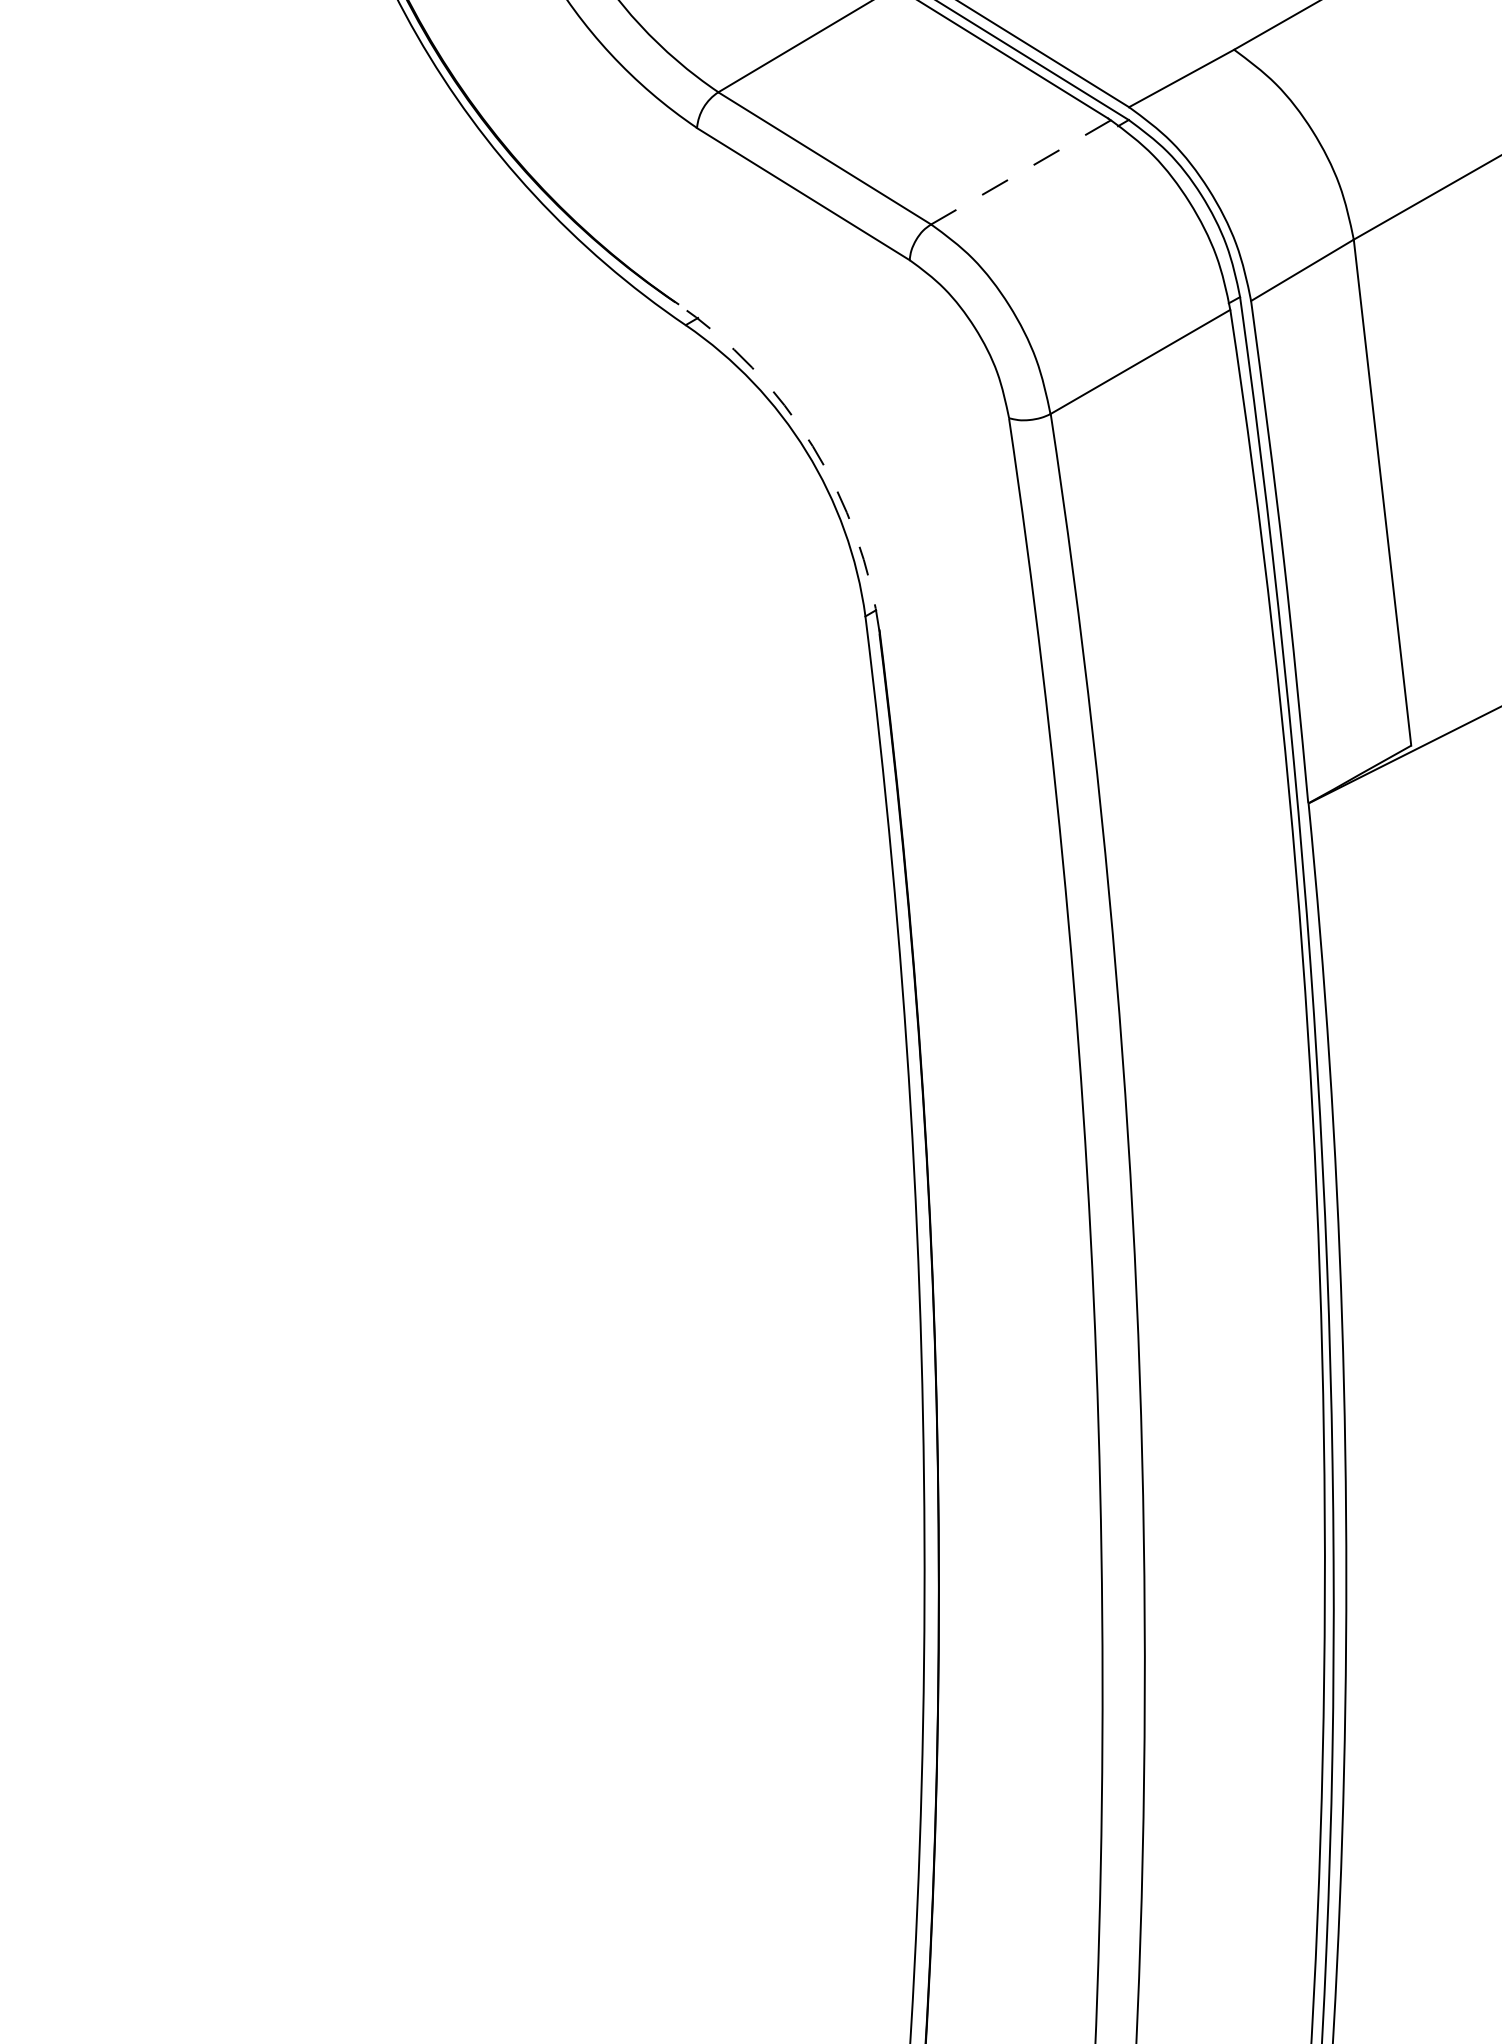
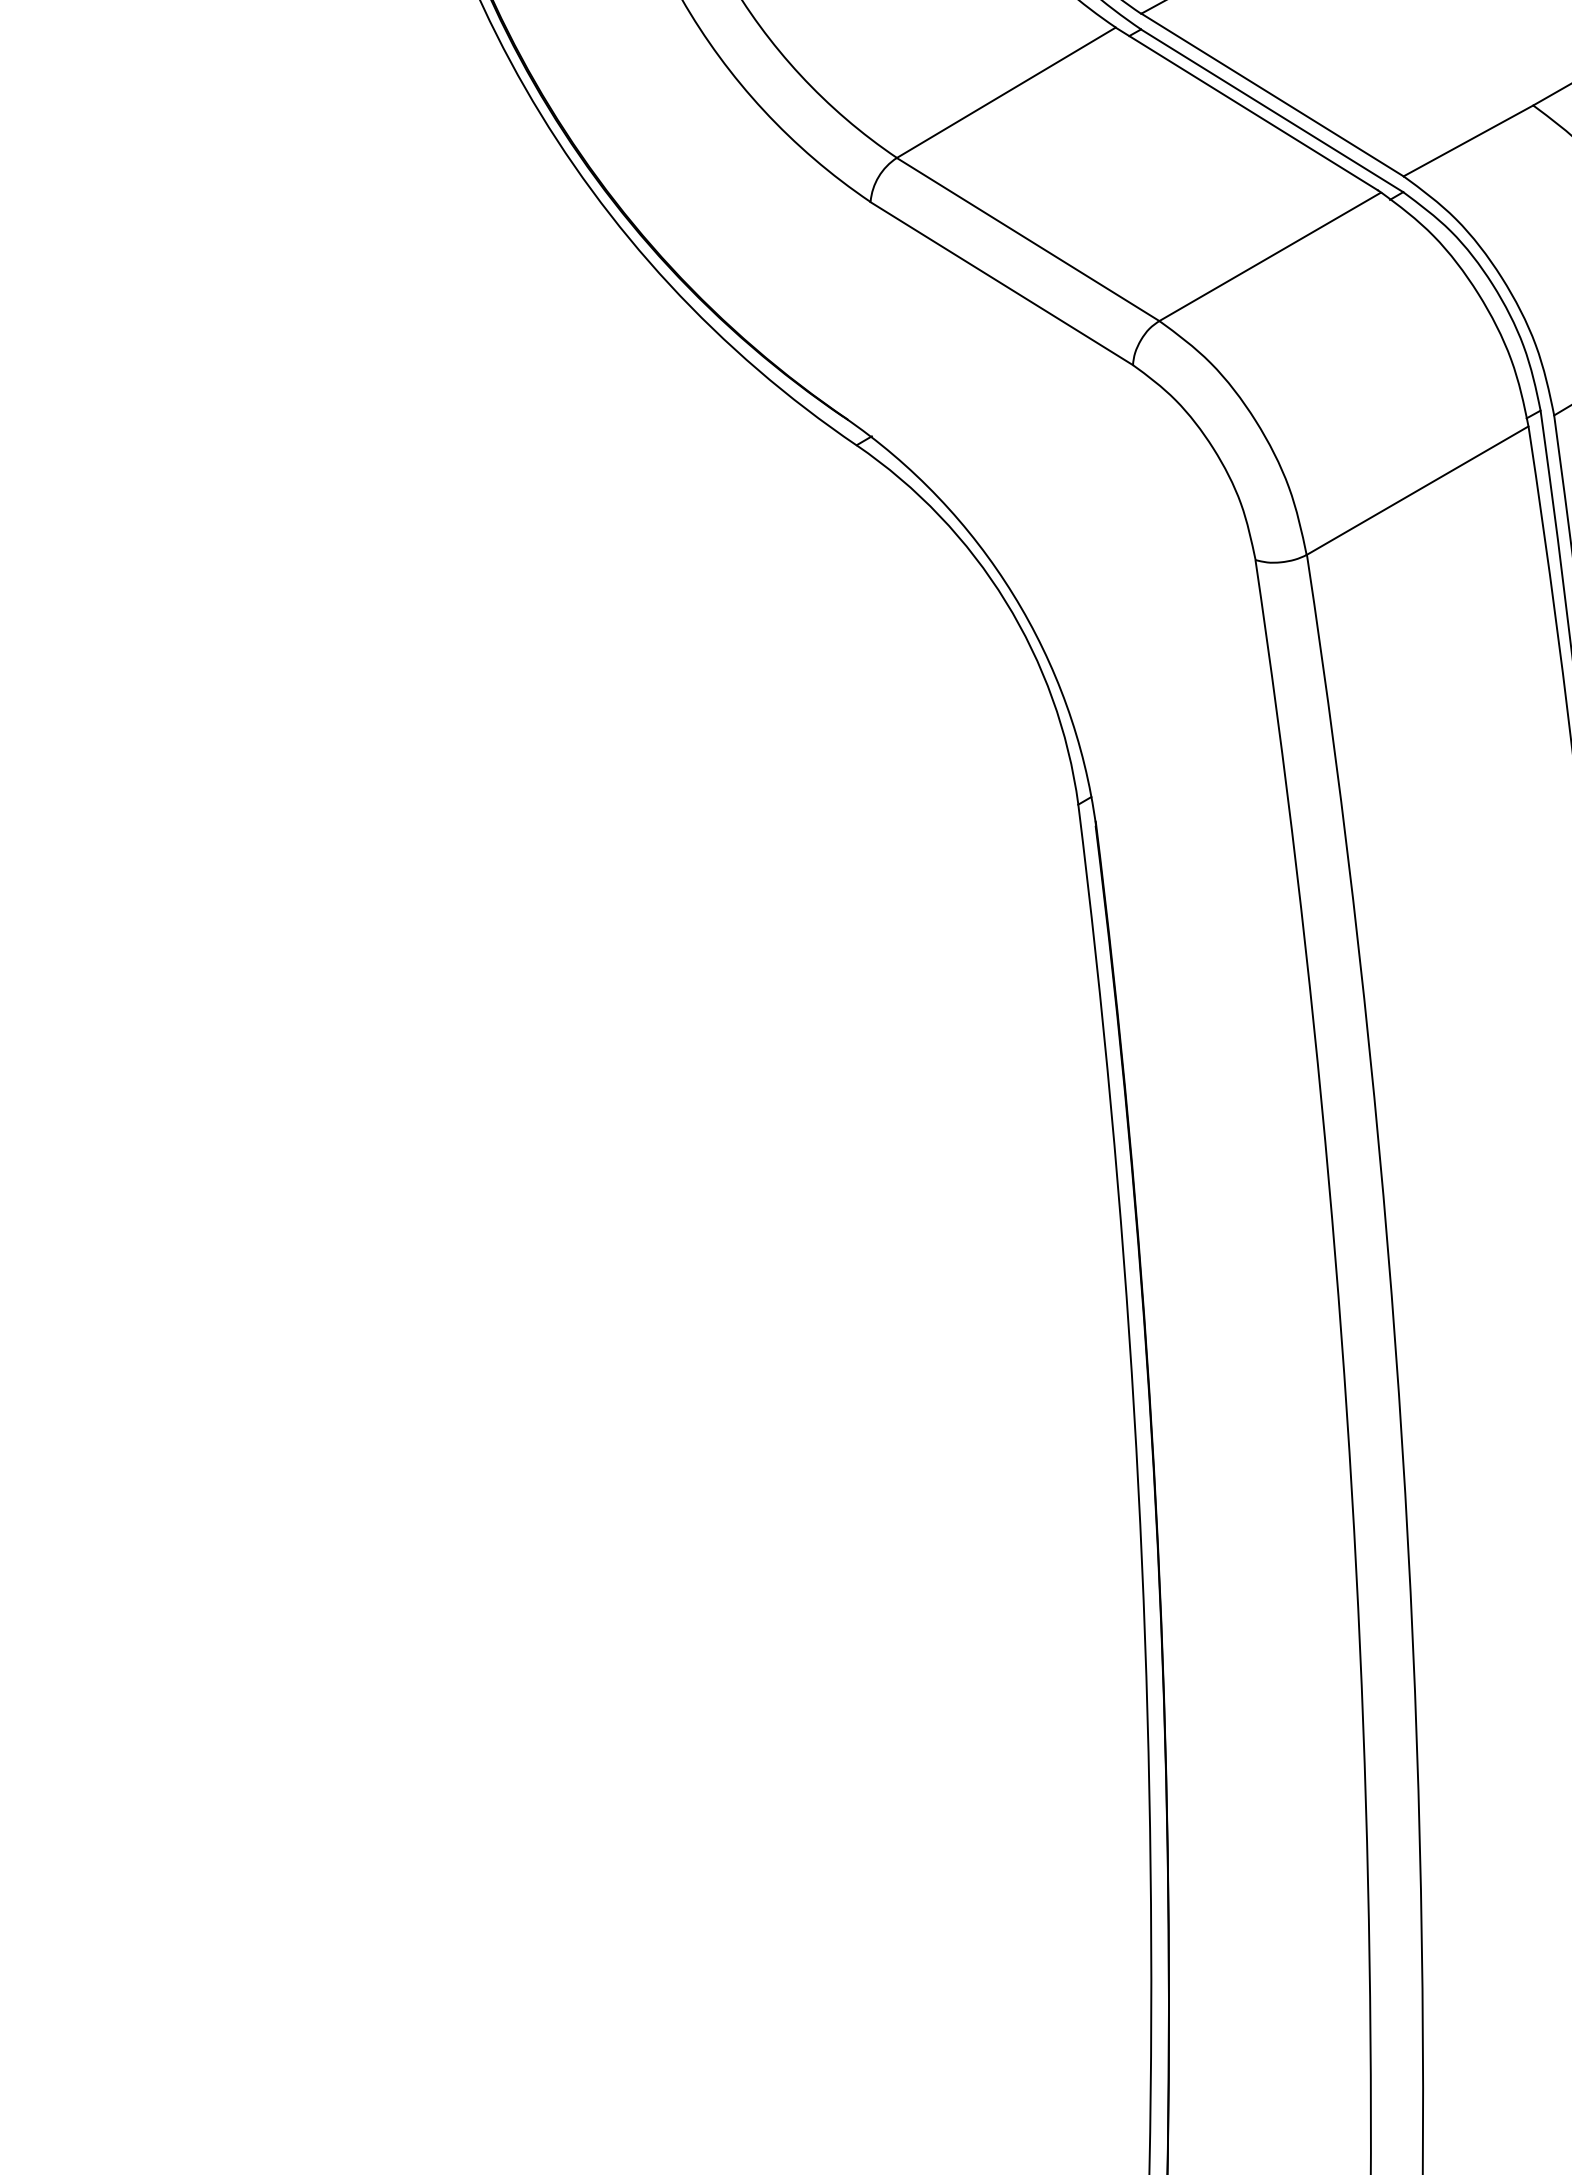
line: (1020, 172) -> (1269, 256), dashed -> solid
arc: (812, 446) -> (1013, 594), dashed -> solid

